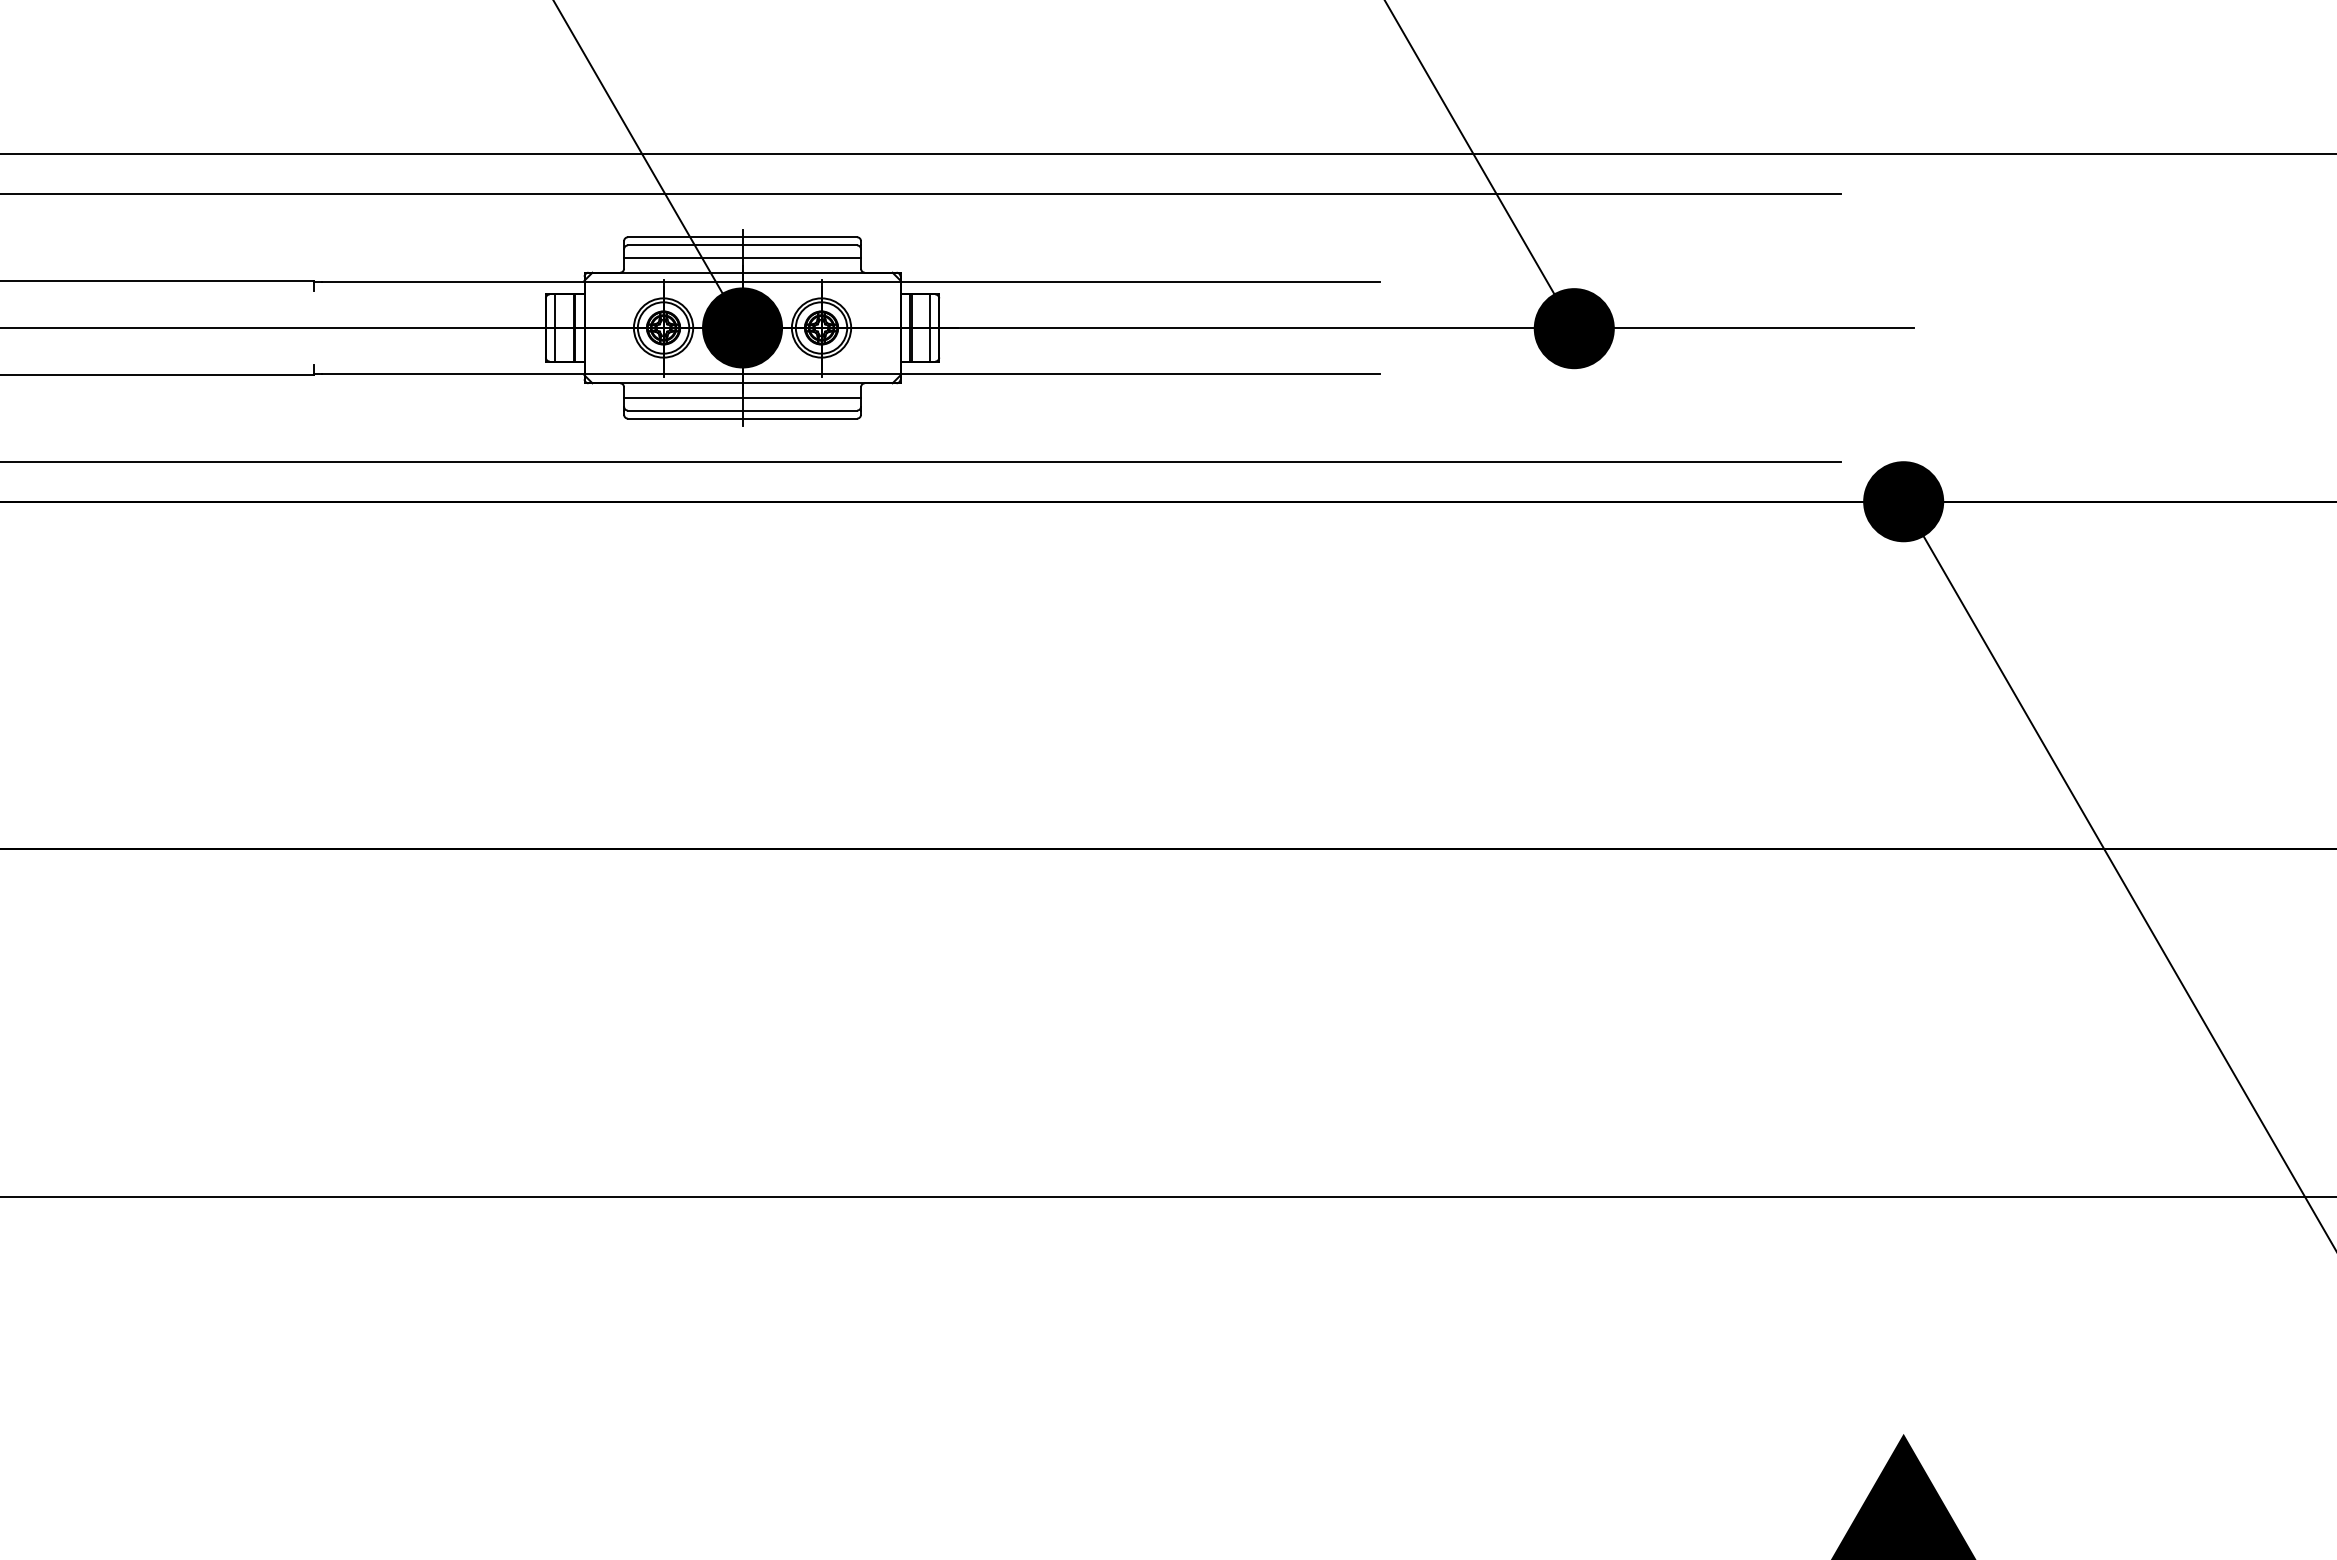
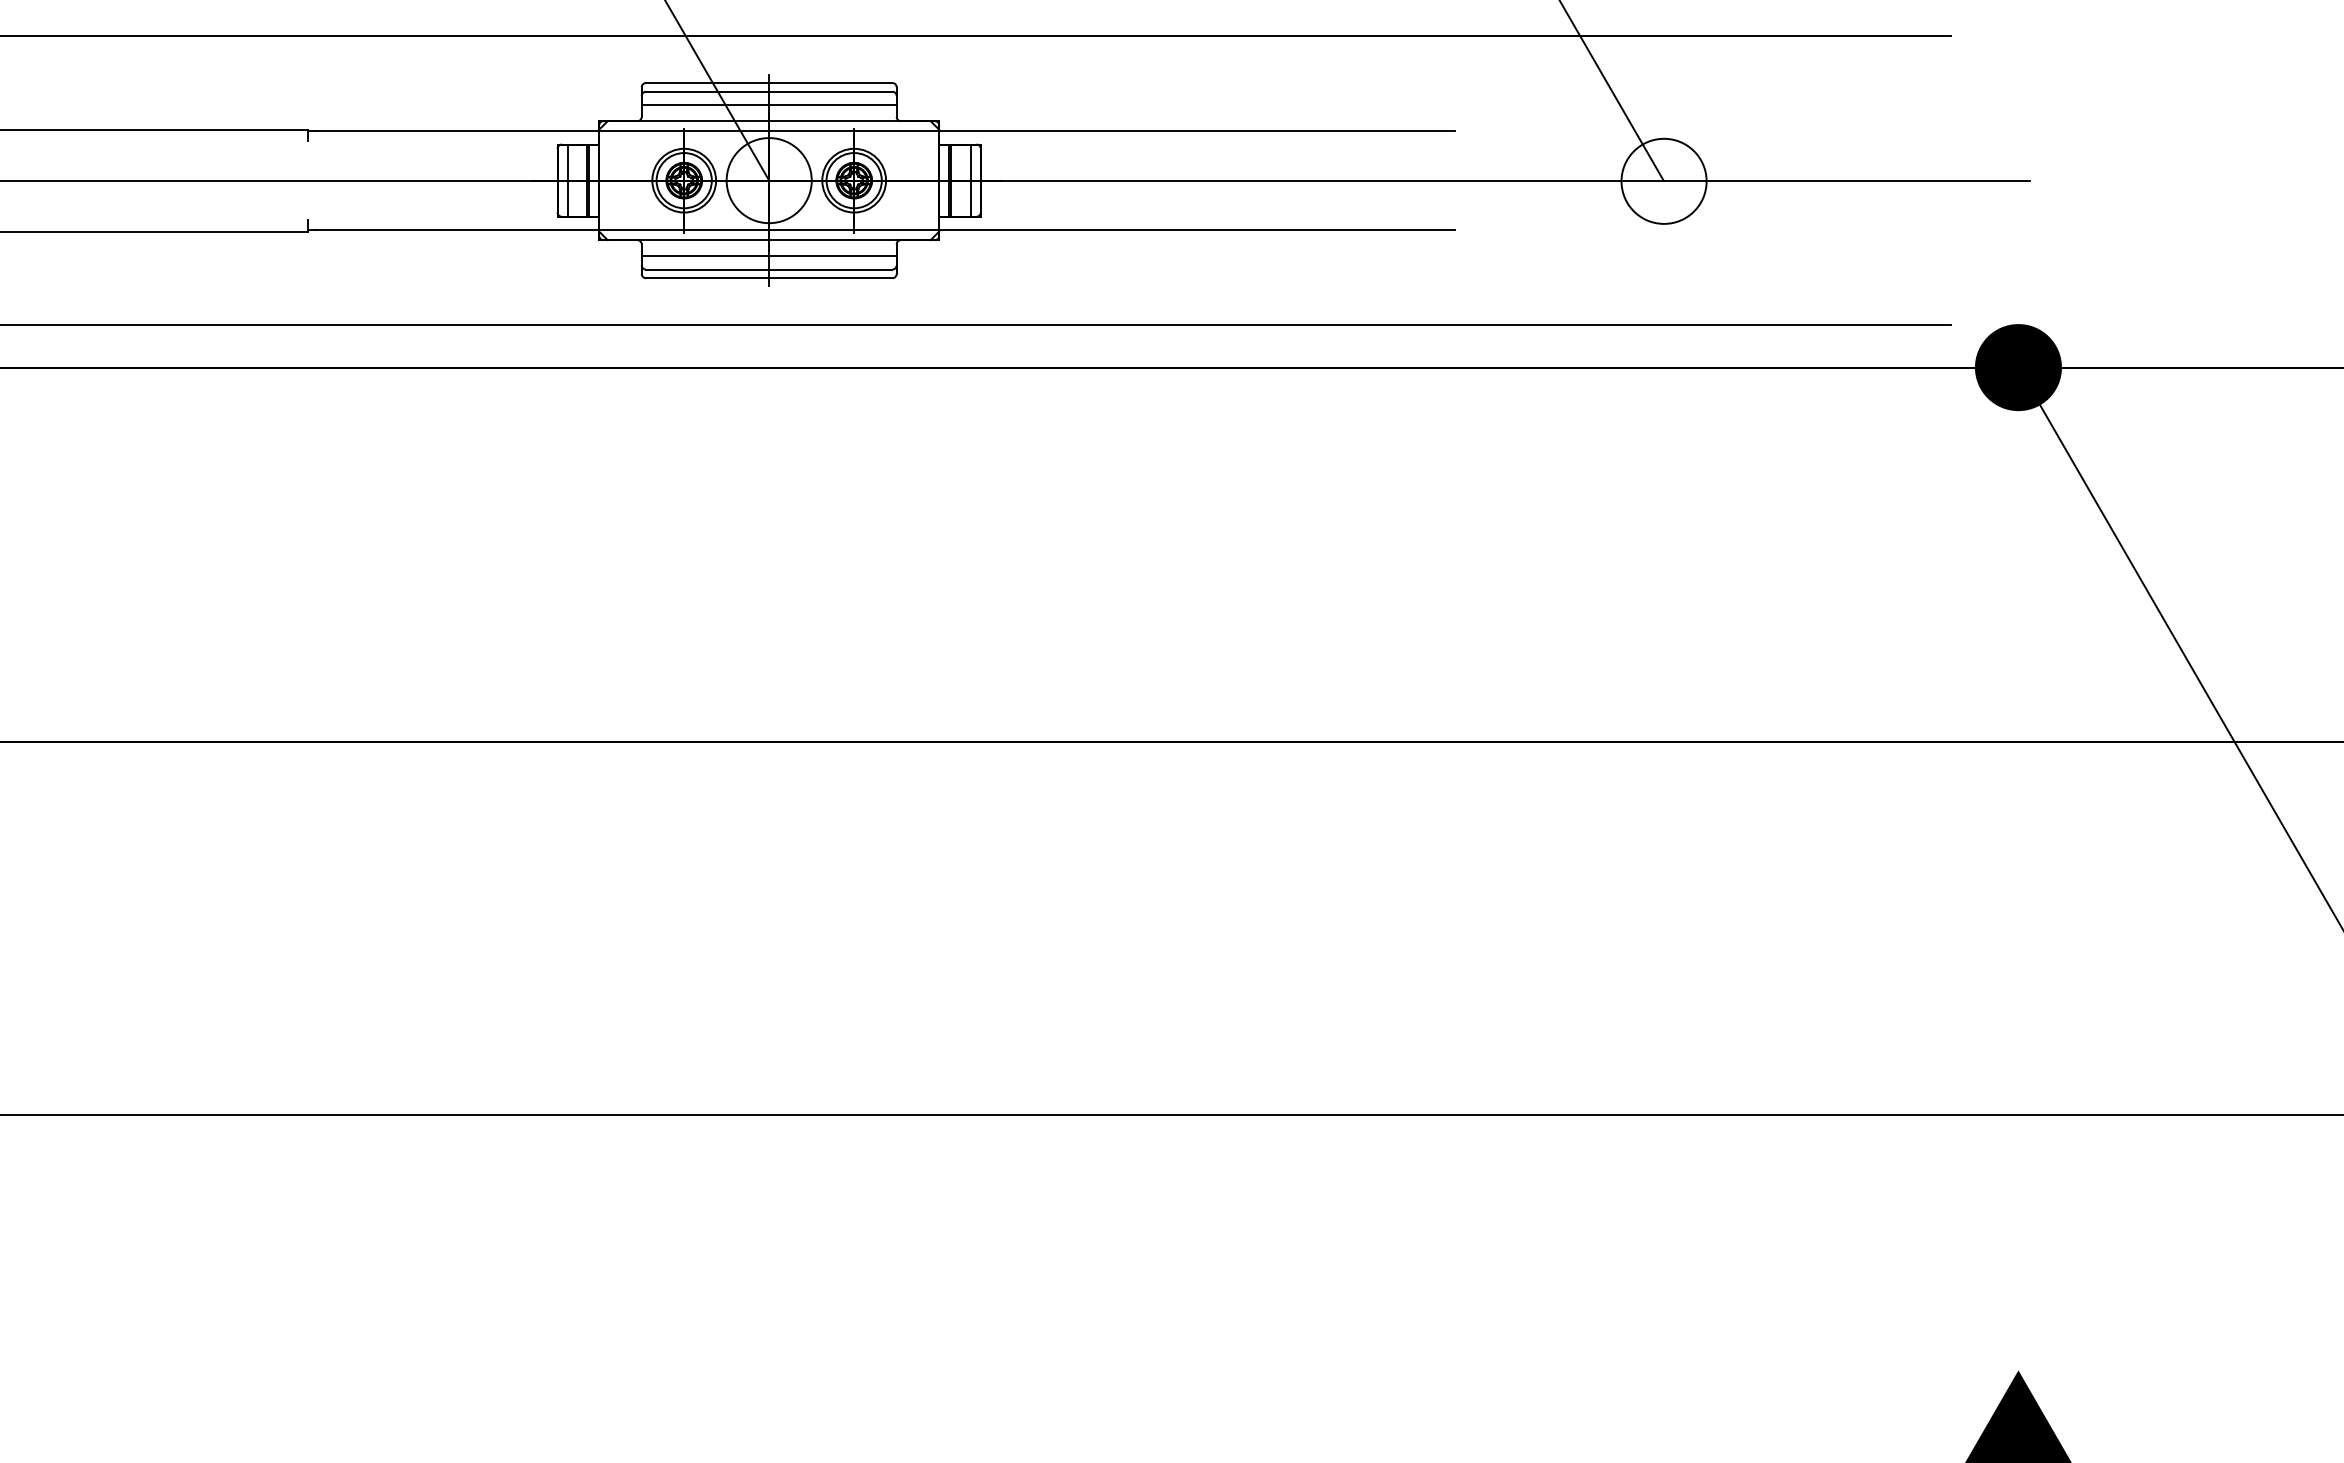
fill: (742, 327) -> (769, 180), removed
fill: (1573, 328) -> (1663, 181), removed

